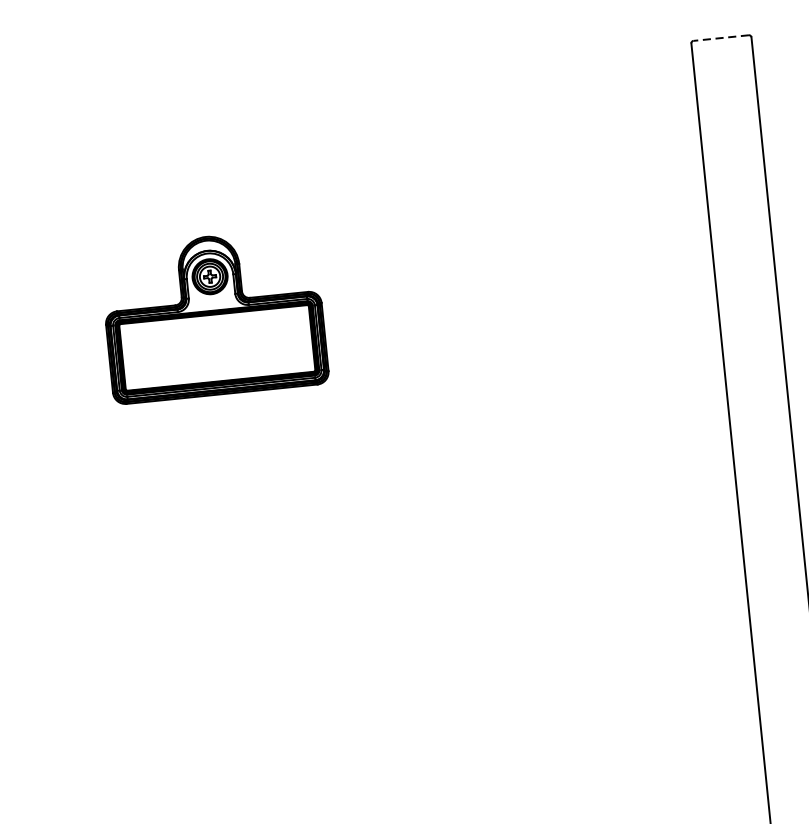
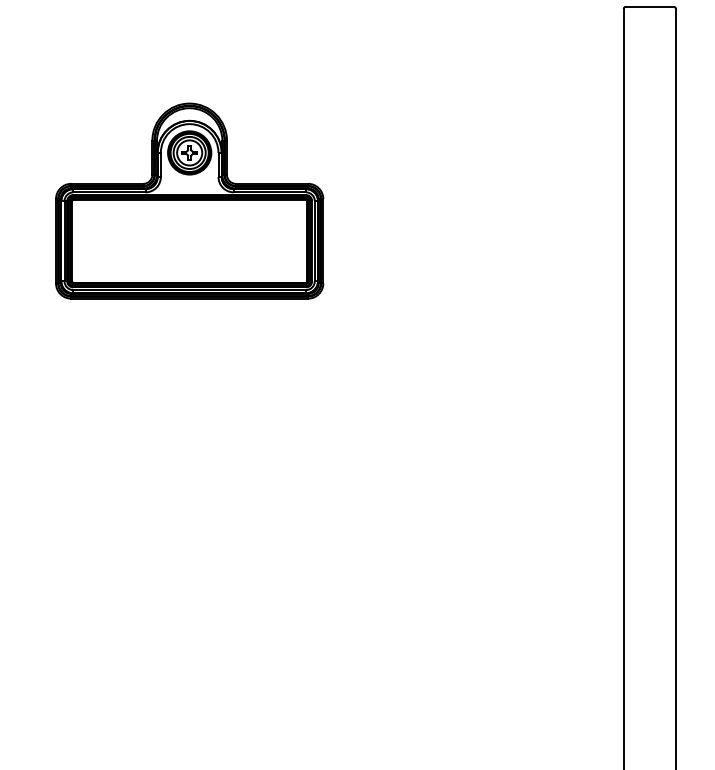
line: (720, 37) -> (649, 6), dashed -> solid
part: (213, 314) -> (189, 200), size x1.43

